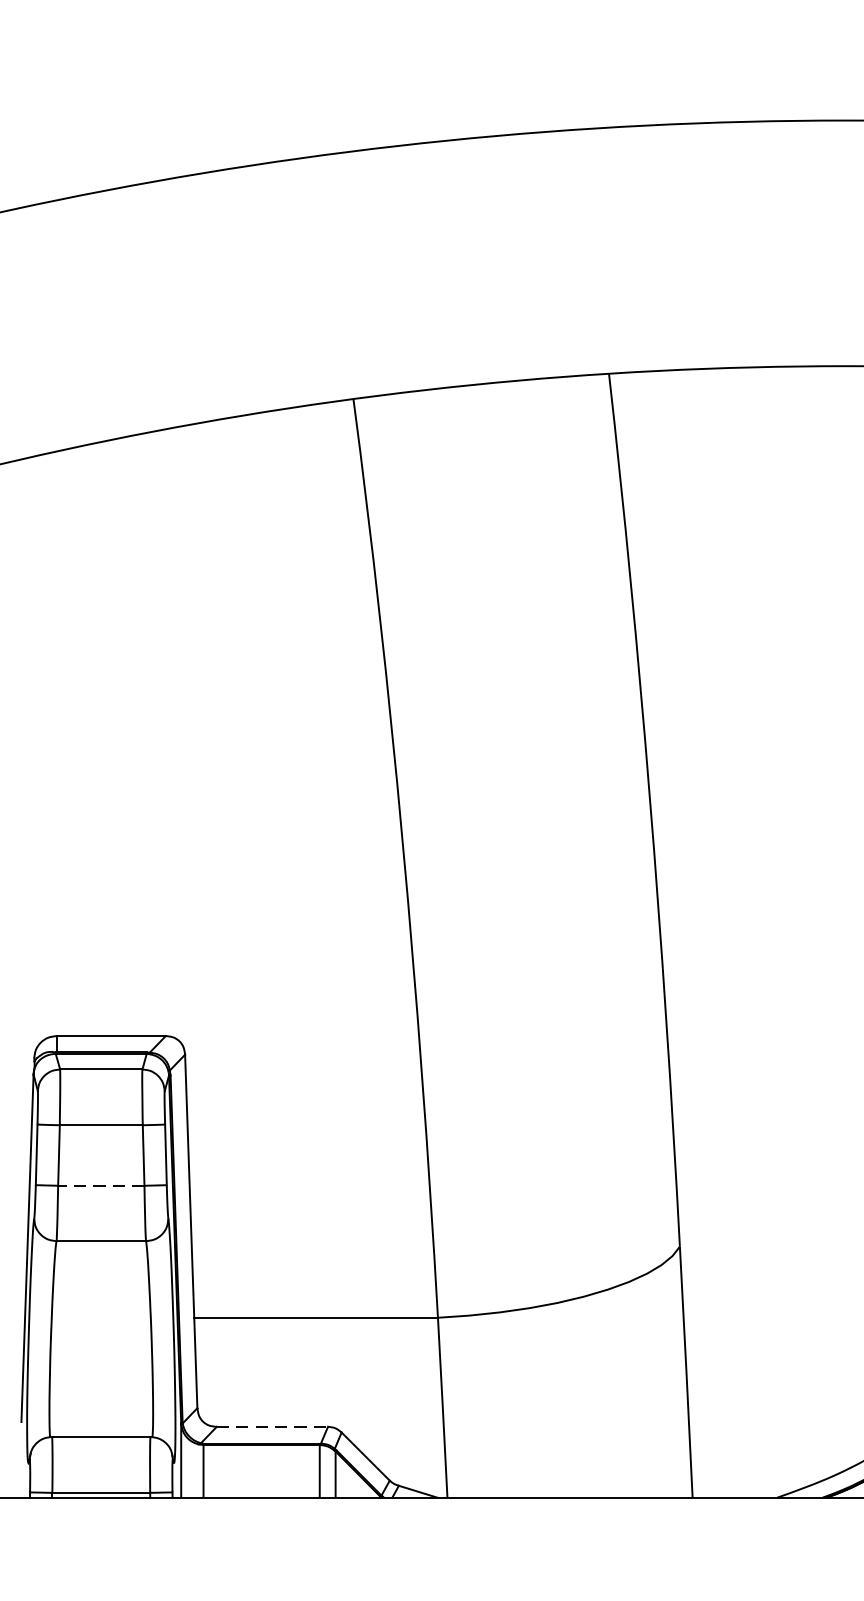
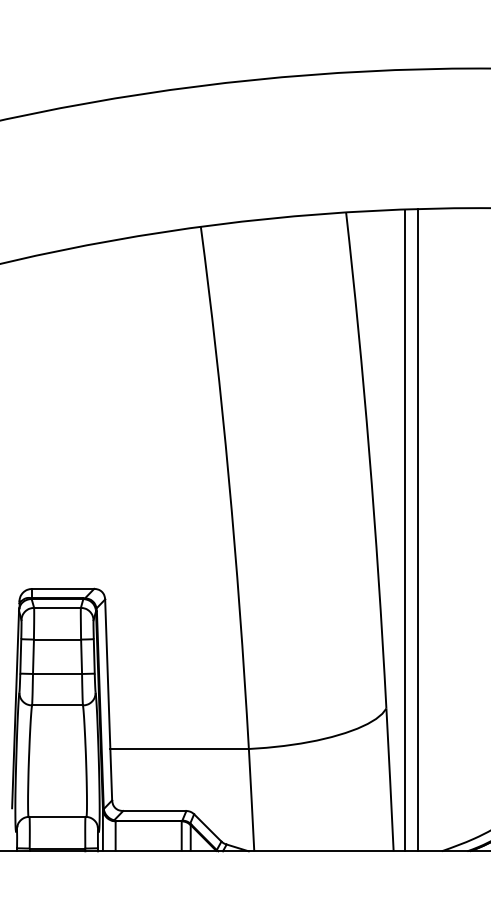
line: (713, 933) -> (405, 530), added
line: (734, 933) -> (417, 530), added
line: (101, 1186) -> (57, 674), dashed -> solid
line: (271, 1427) -> (154, 811), dashed -> solid

